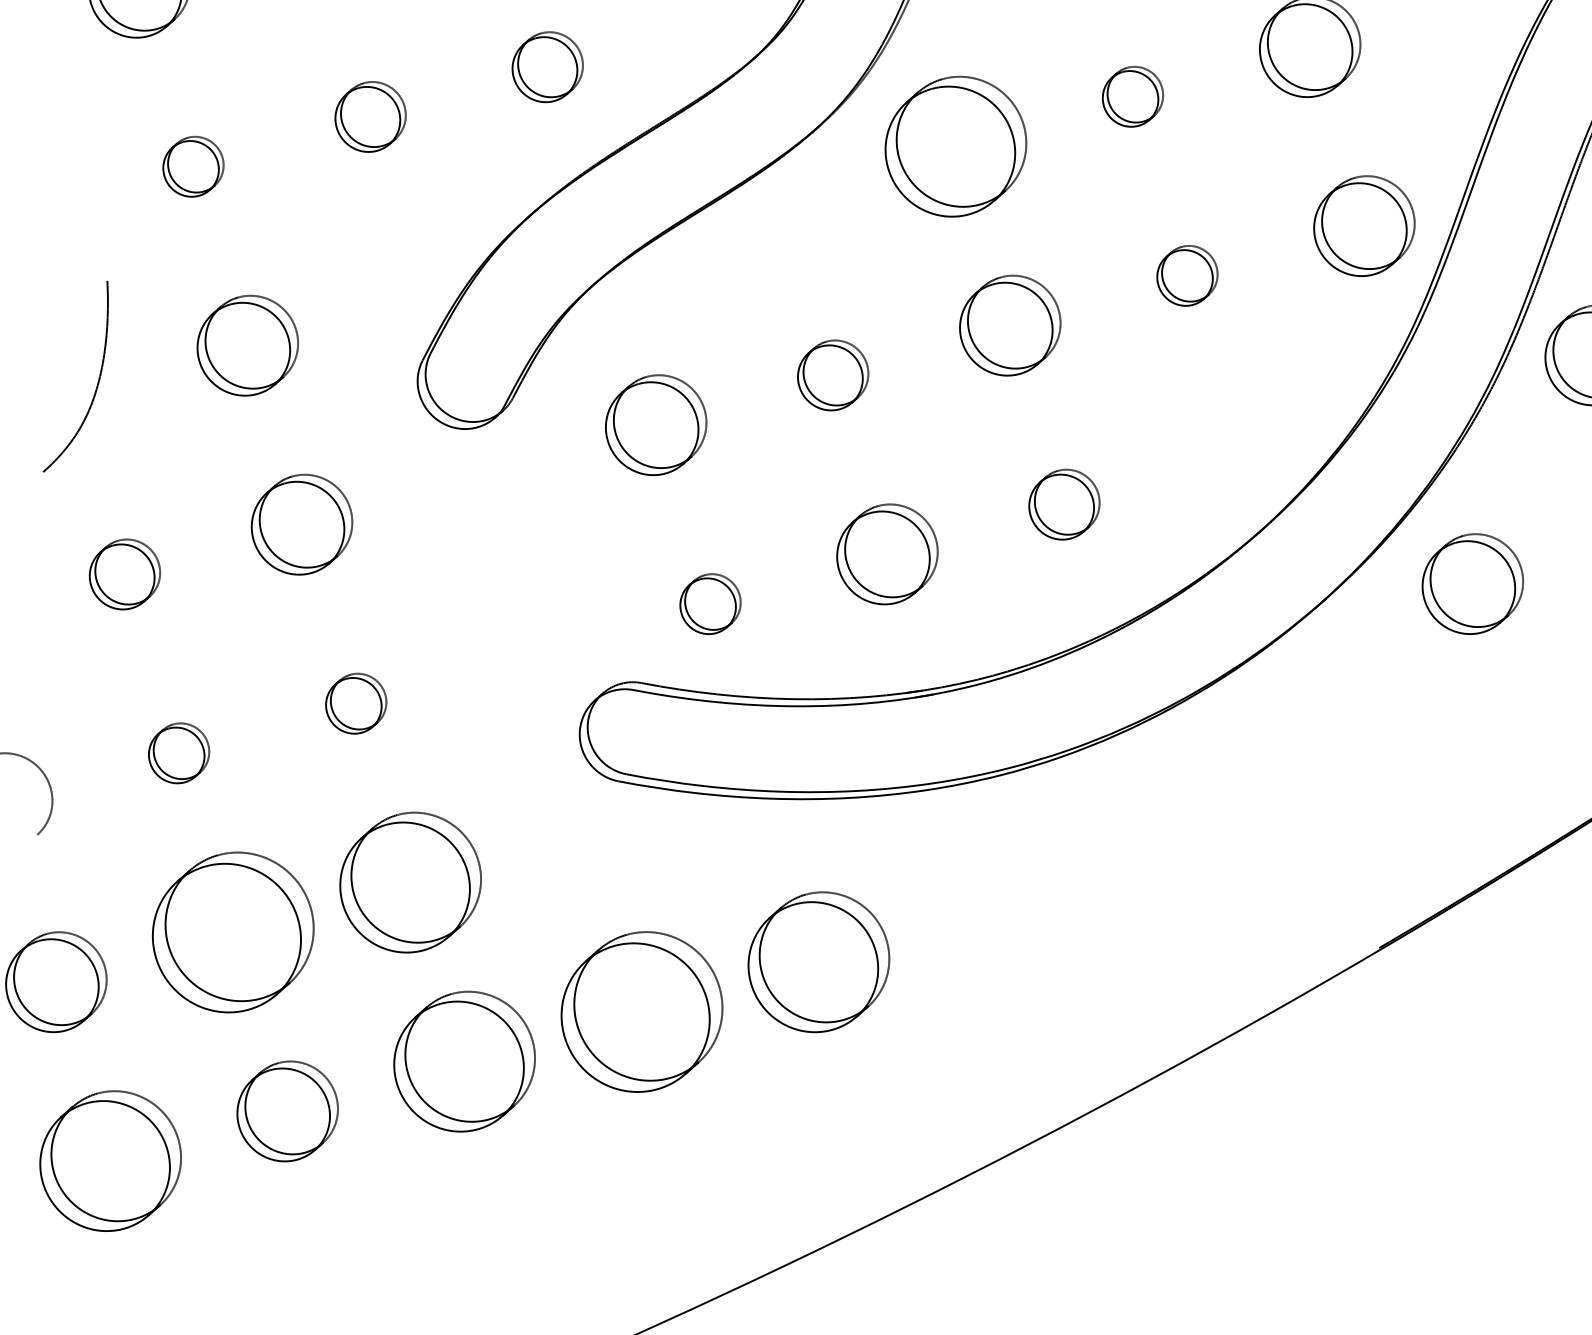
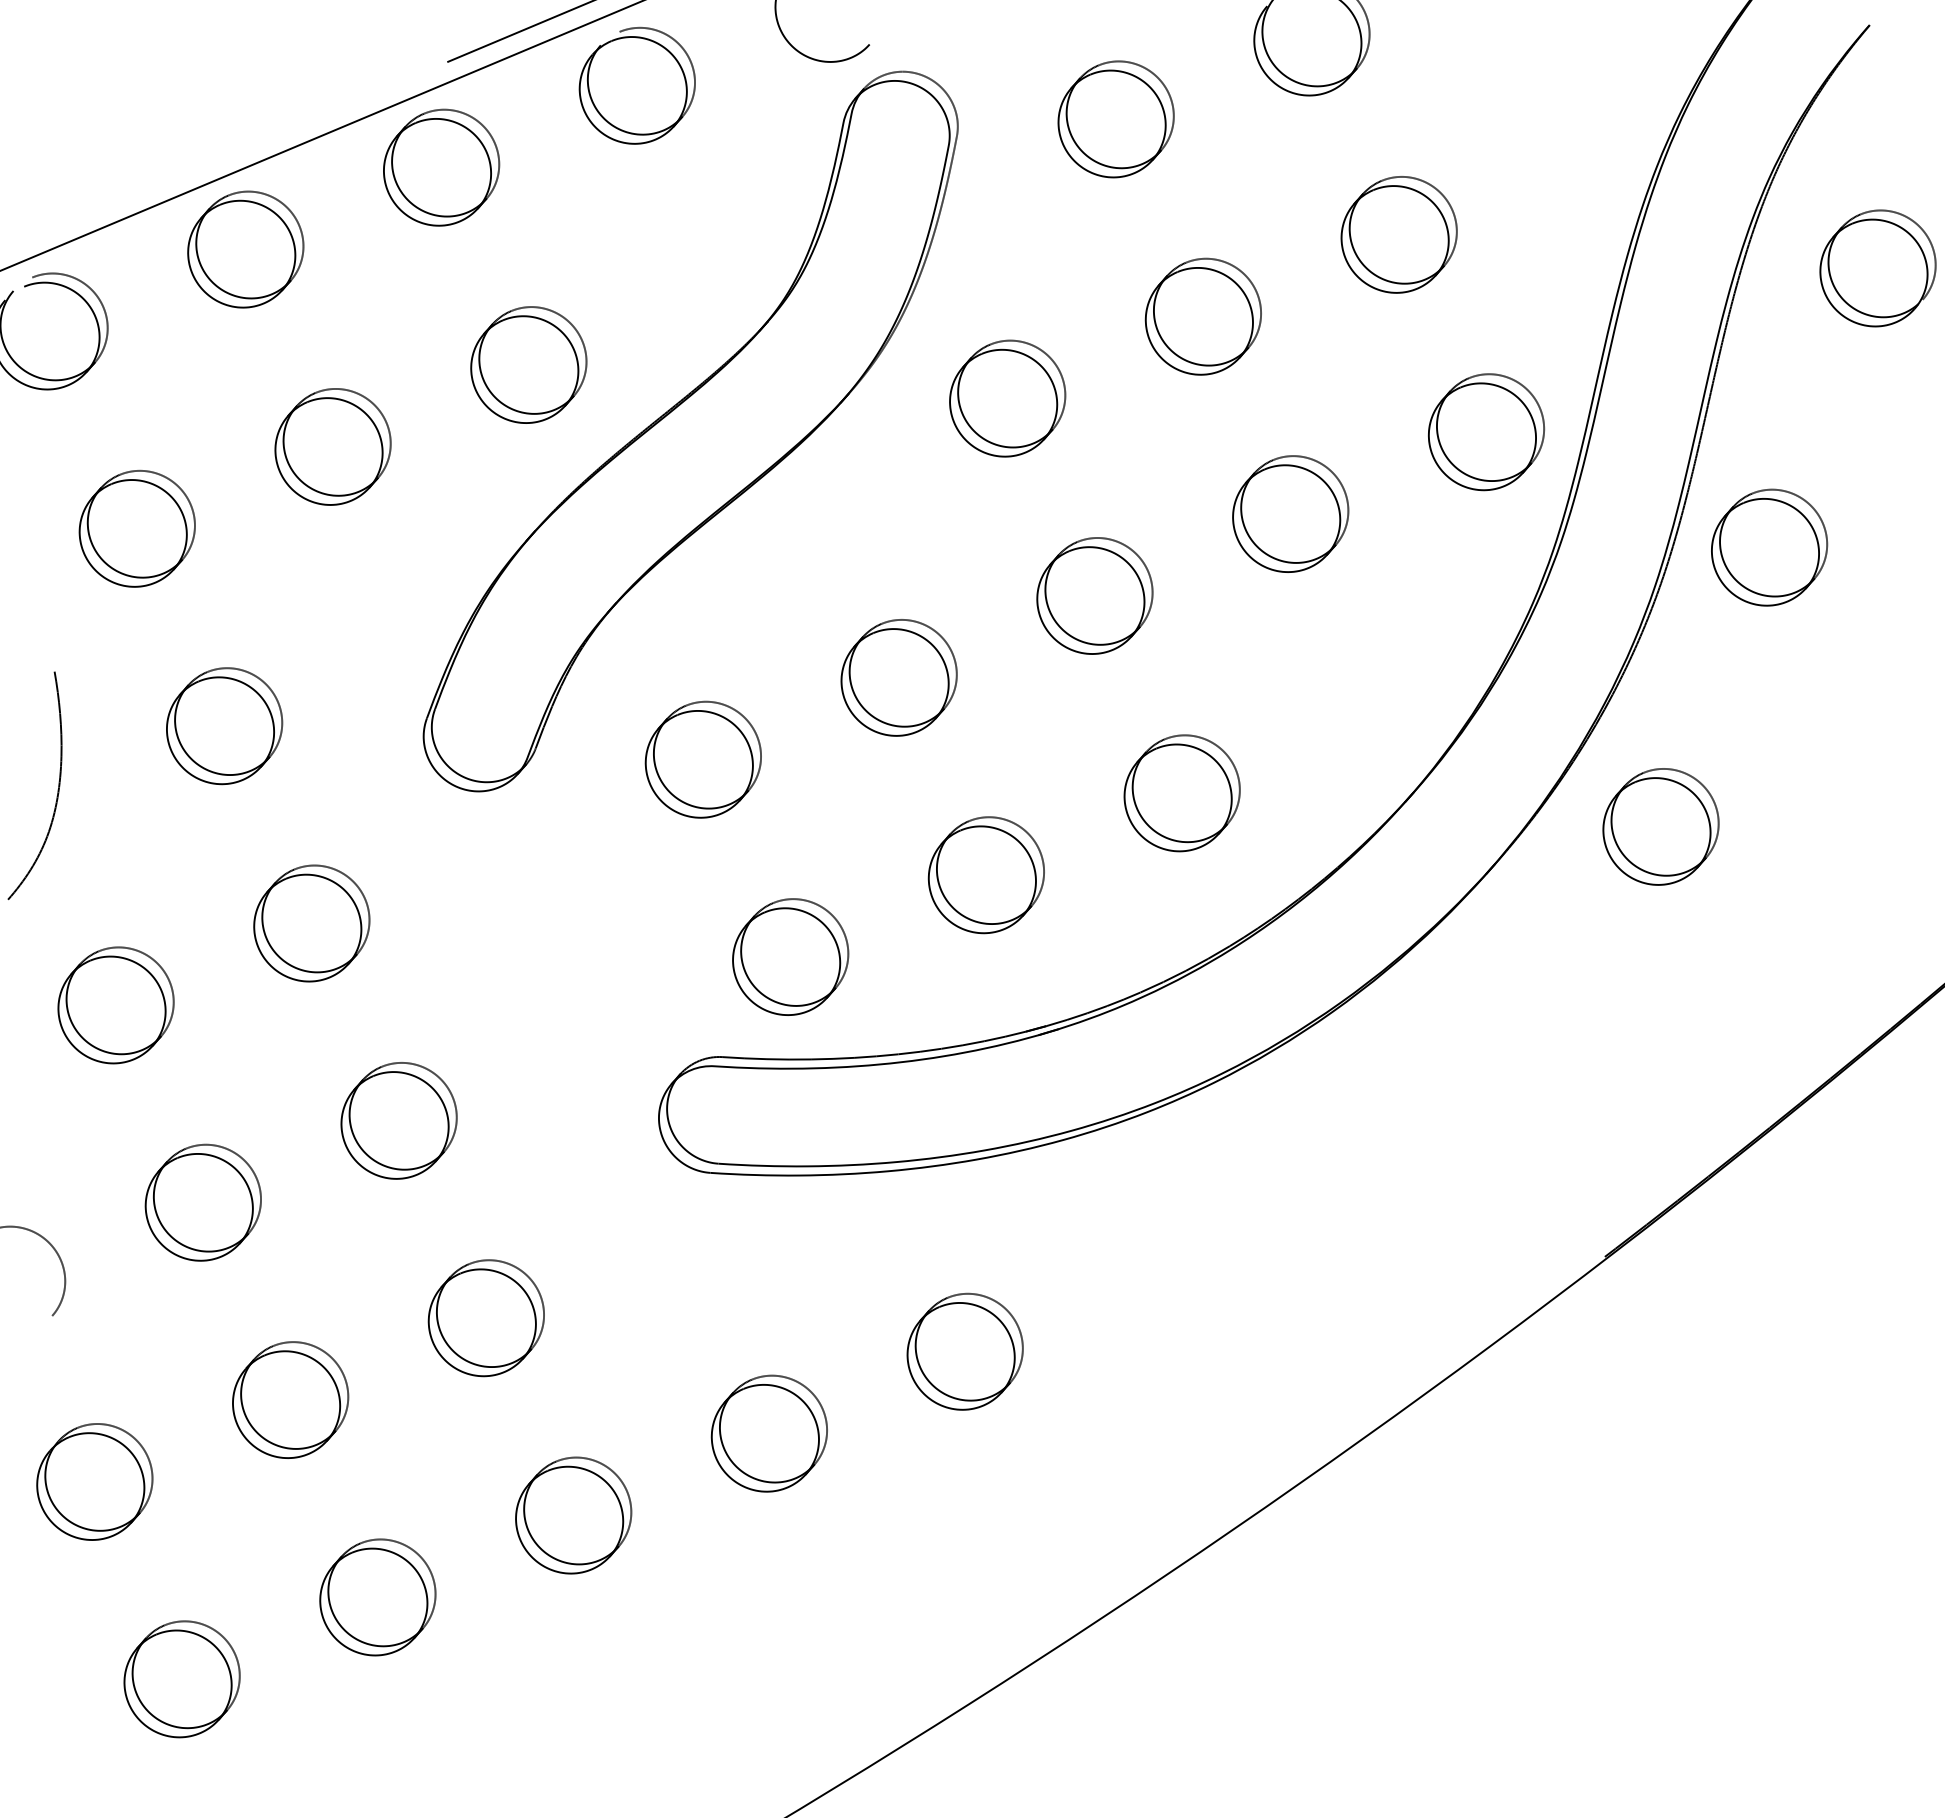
part: (547, 66) -> (528, 364), size x1.43
part: (1132, 96) -> (1202, 316), size x1.67
part: (370, 116) -> (332, 446), size x1.43
part: (955, 146) -> (1007, 398), size x0.71
part: (192, 166) -> (136, 528), size x1.67
part: (1187, 275) -> (1290, 513), size x1.67
part: (832, 375) -> (898, 677), size x1.43
part: (1063, 504) -> (1181, 793), size x1.43
part: (124, 574) -> (115, 1005), size x1.43
part: (710, 603) -> (790, 956), size x1.67
part: (355, 703) -> (398, 1120), size x1.67
part: (178, 753) -> (202, 1202), size x1.67
part: (409, 882) -> (485, 1318), size x0.71
part: (233, 931) -> (290, 1399), size x0.62
part: (818, 961) -> (964, 1351), size x0.71
part: (641, 1011) -> (768, 1433), size x0.62
part: (464, 1061) -> (573, 1515), size x0.71
part: (110, 1161) -> (181, 1679), size x0.71

